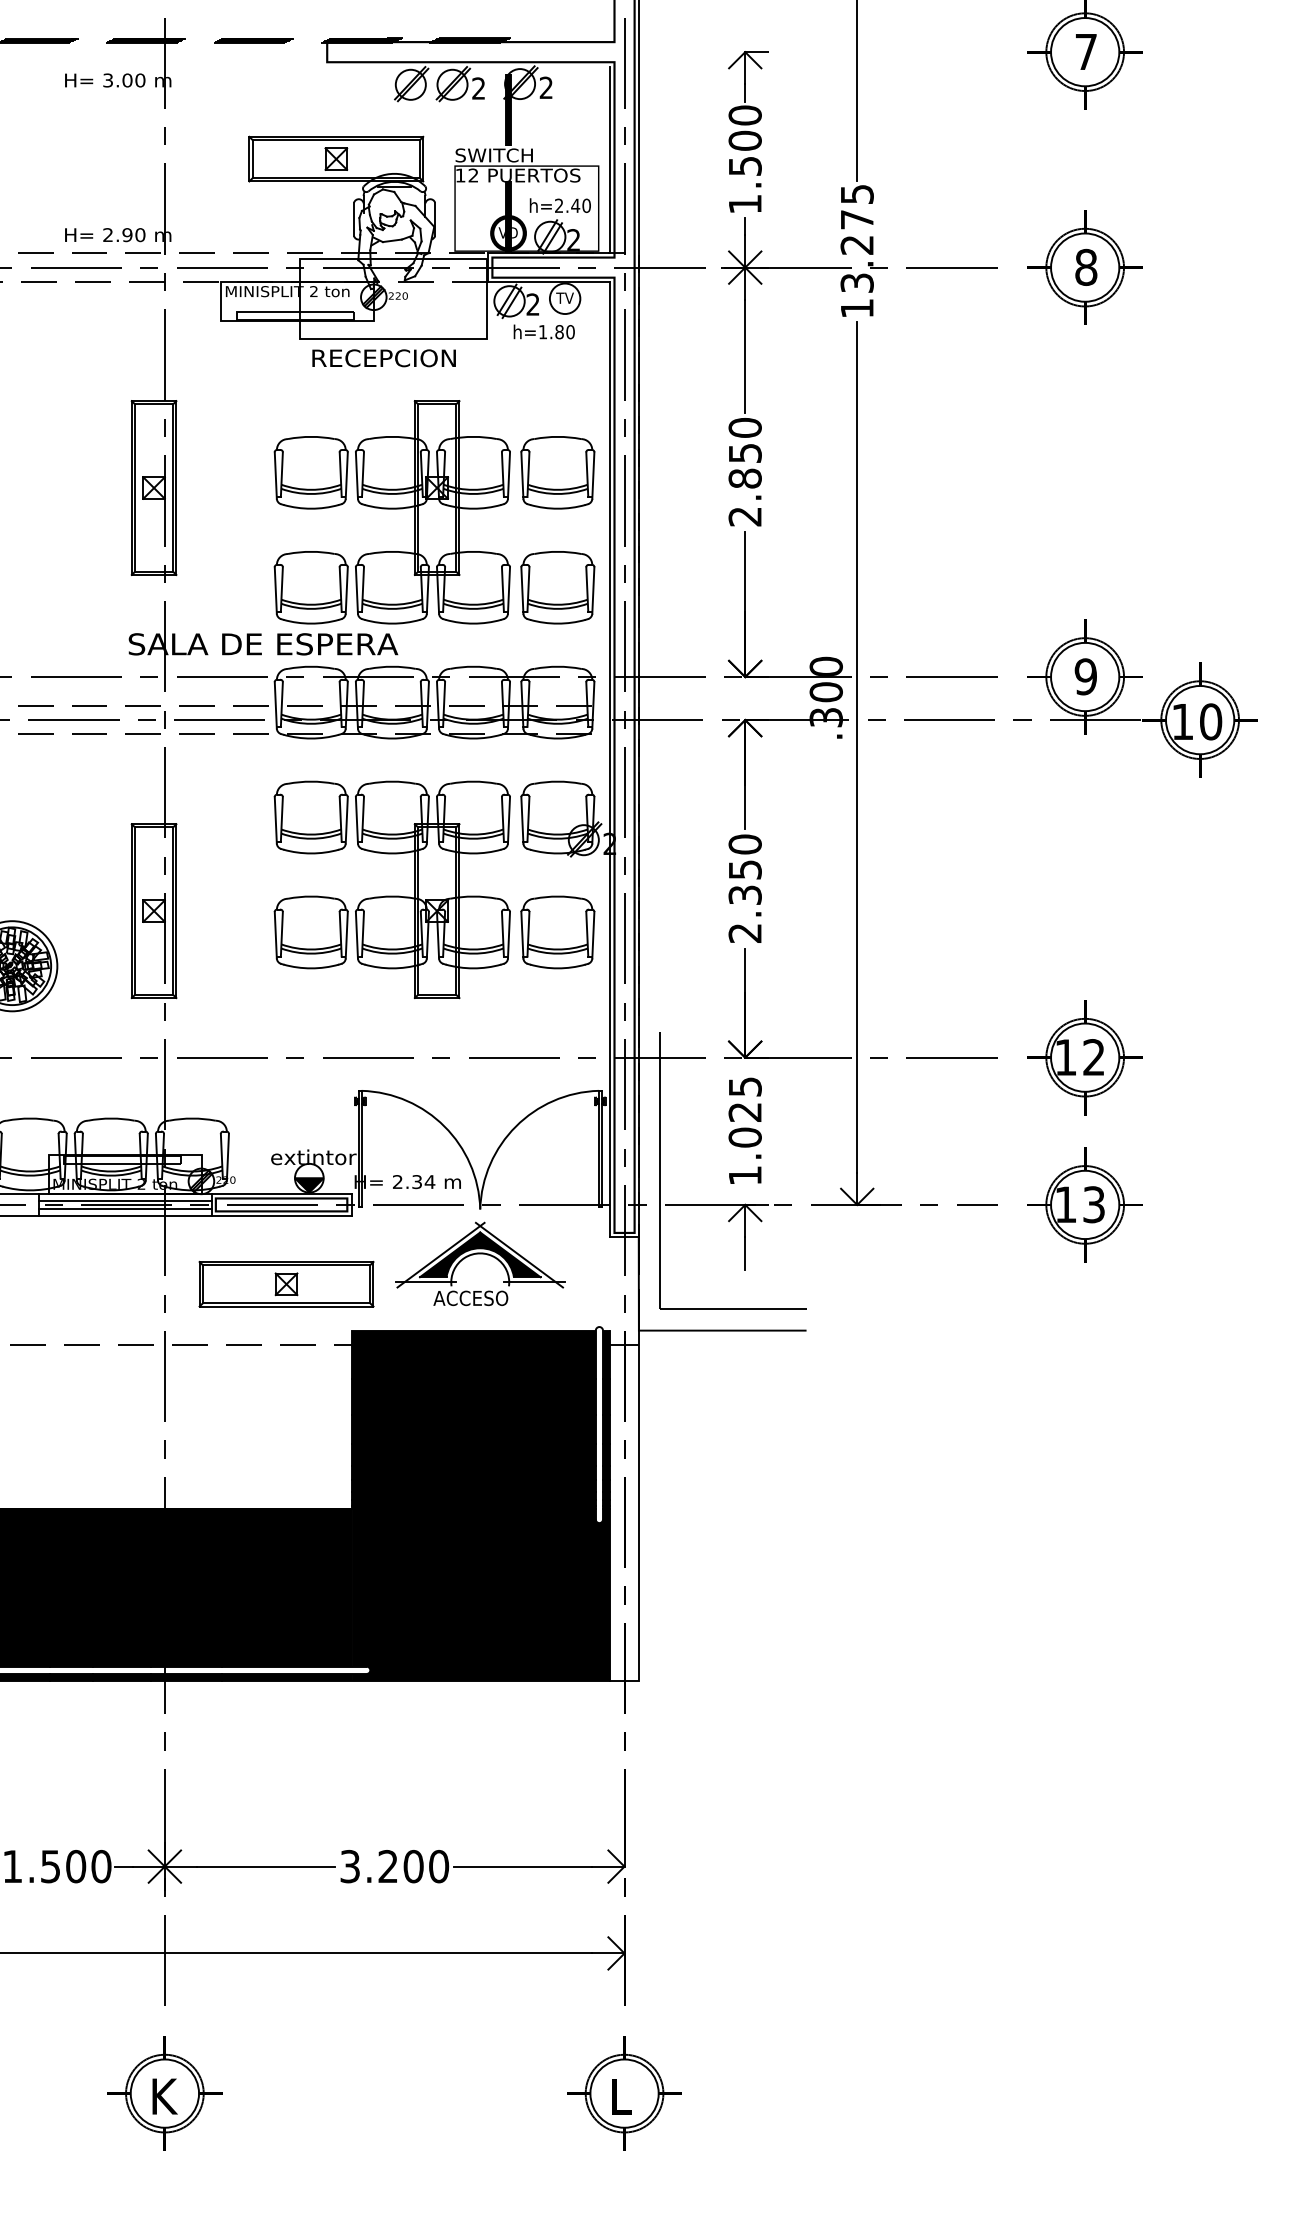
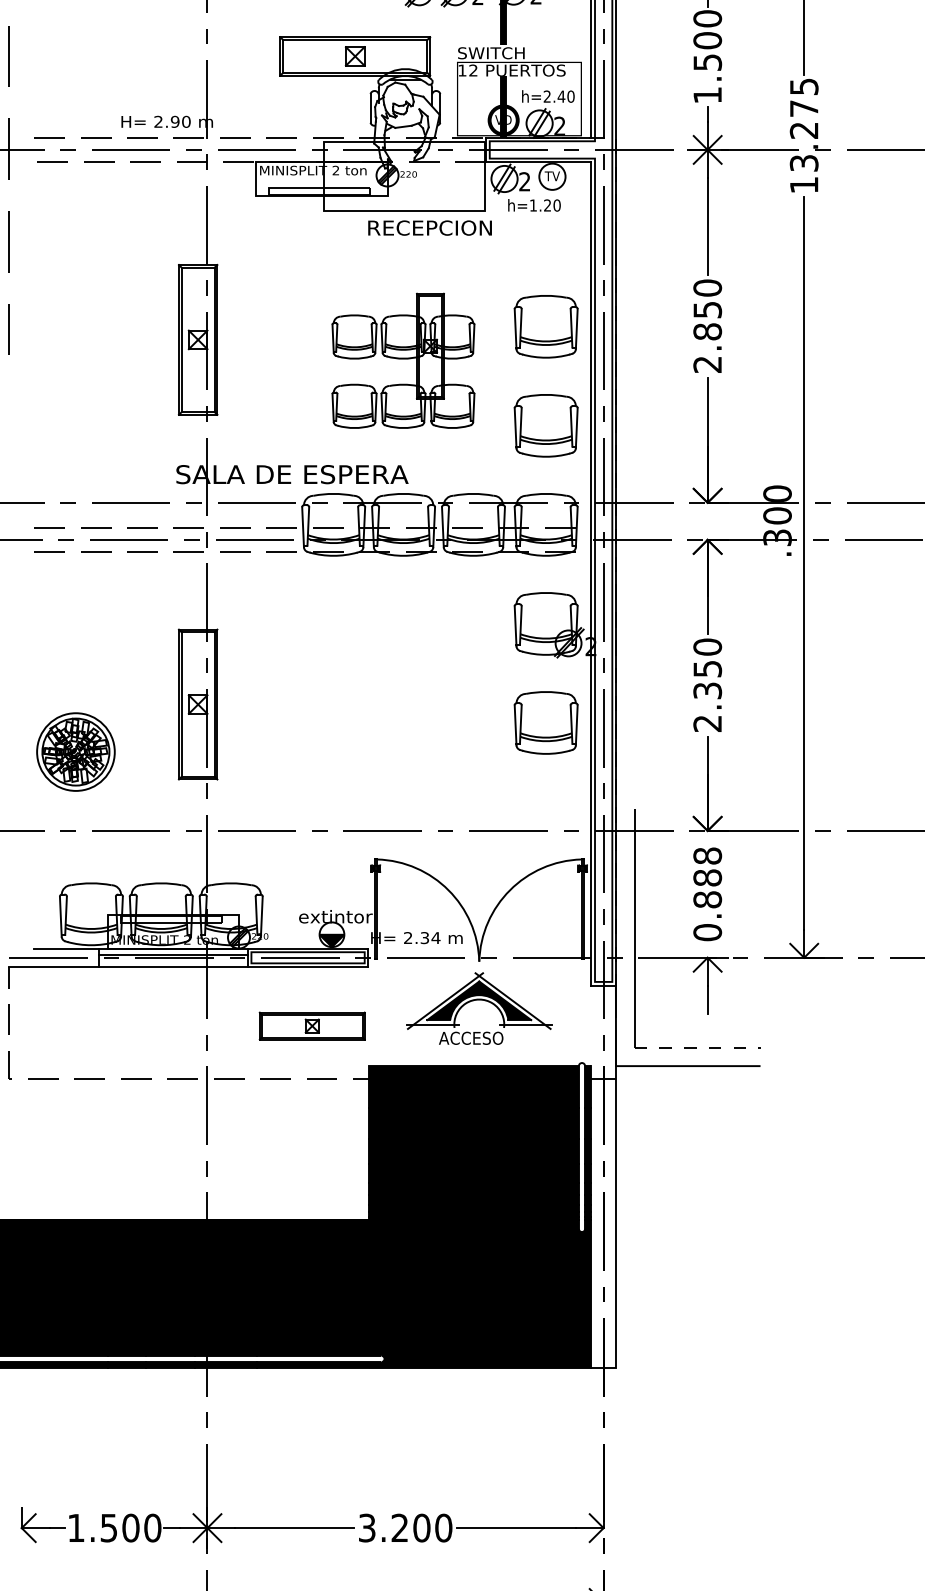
text: (559, 332) -> (547, 205), h=1.80 -> h=1.20
text: (383, 358) -> (429, 228), moved
part: (391, 512) -> (402, 360), size x0.7
part: (391, 889) -> (402, 685), removed
text: (744, 1131) -> (707, 894), 1.025 -> 0.888
line: (125, 1208) -> (173, 960), removed
part: (286, 1283) -> (312, 1025), size x0.7
line: (734, 1309) -> (698, 1047), solid -> dashed

